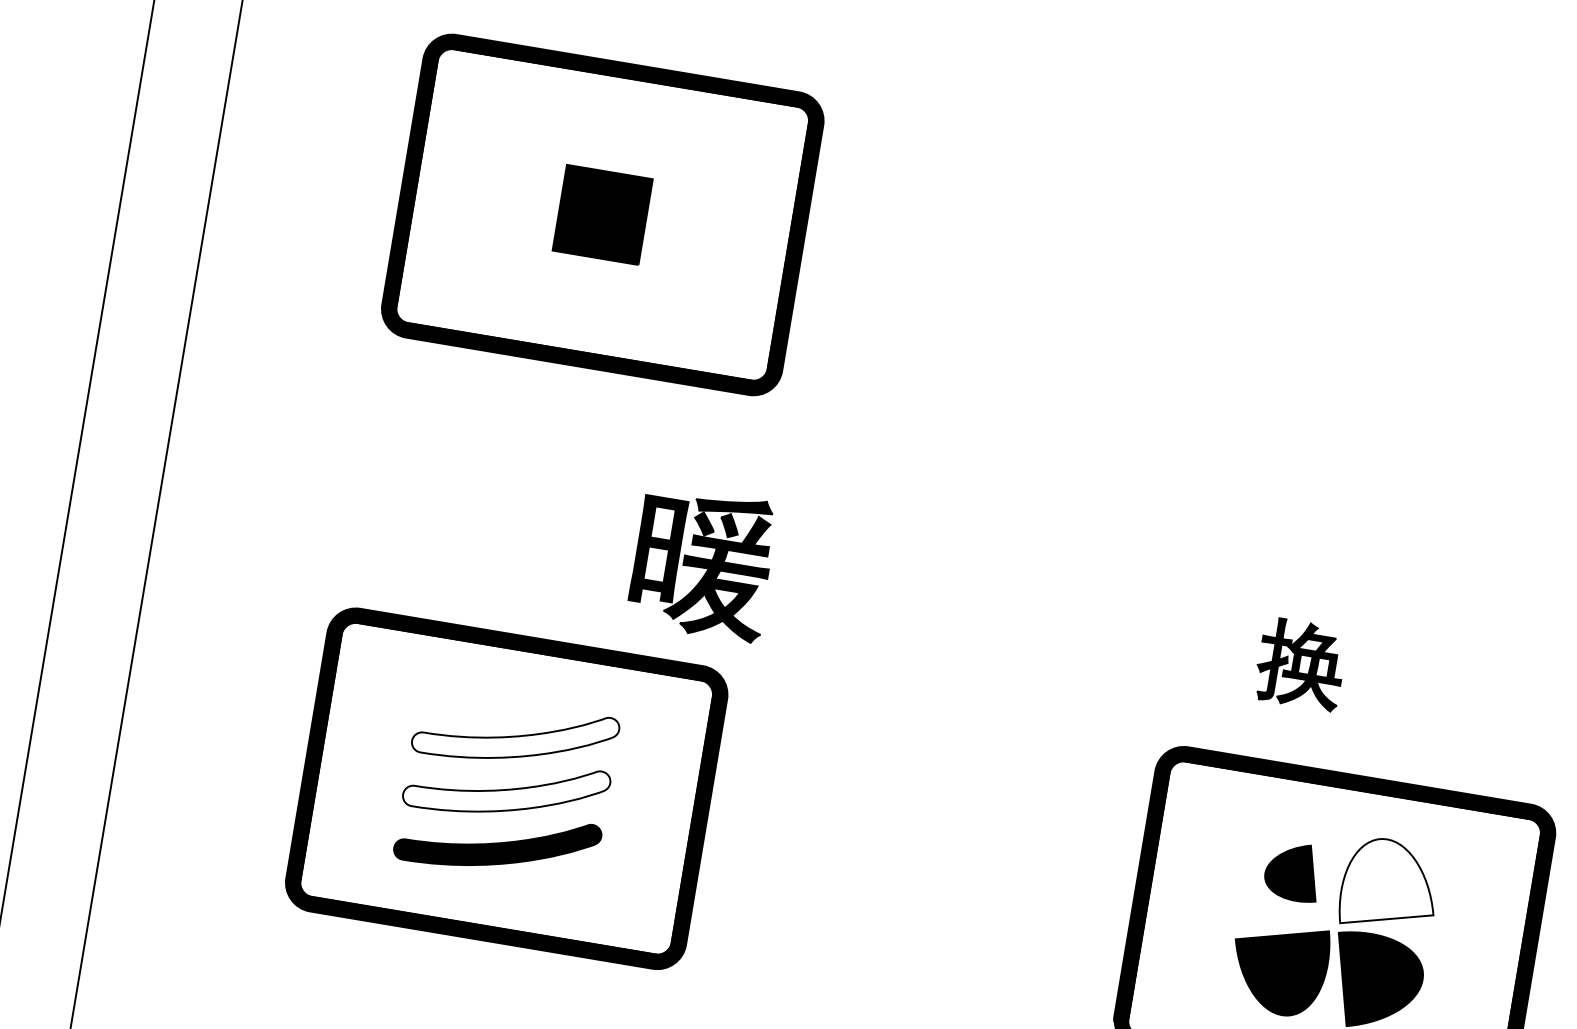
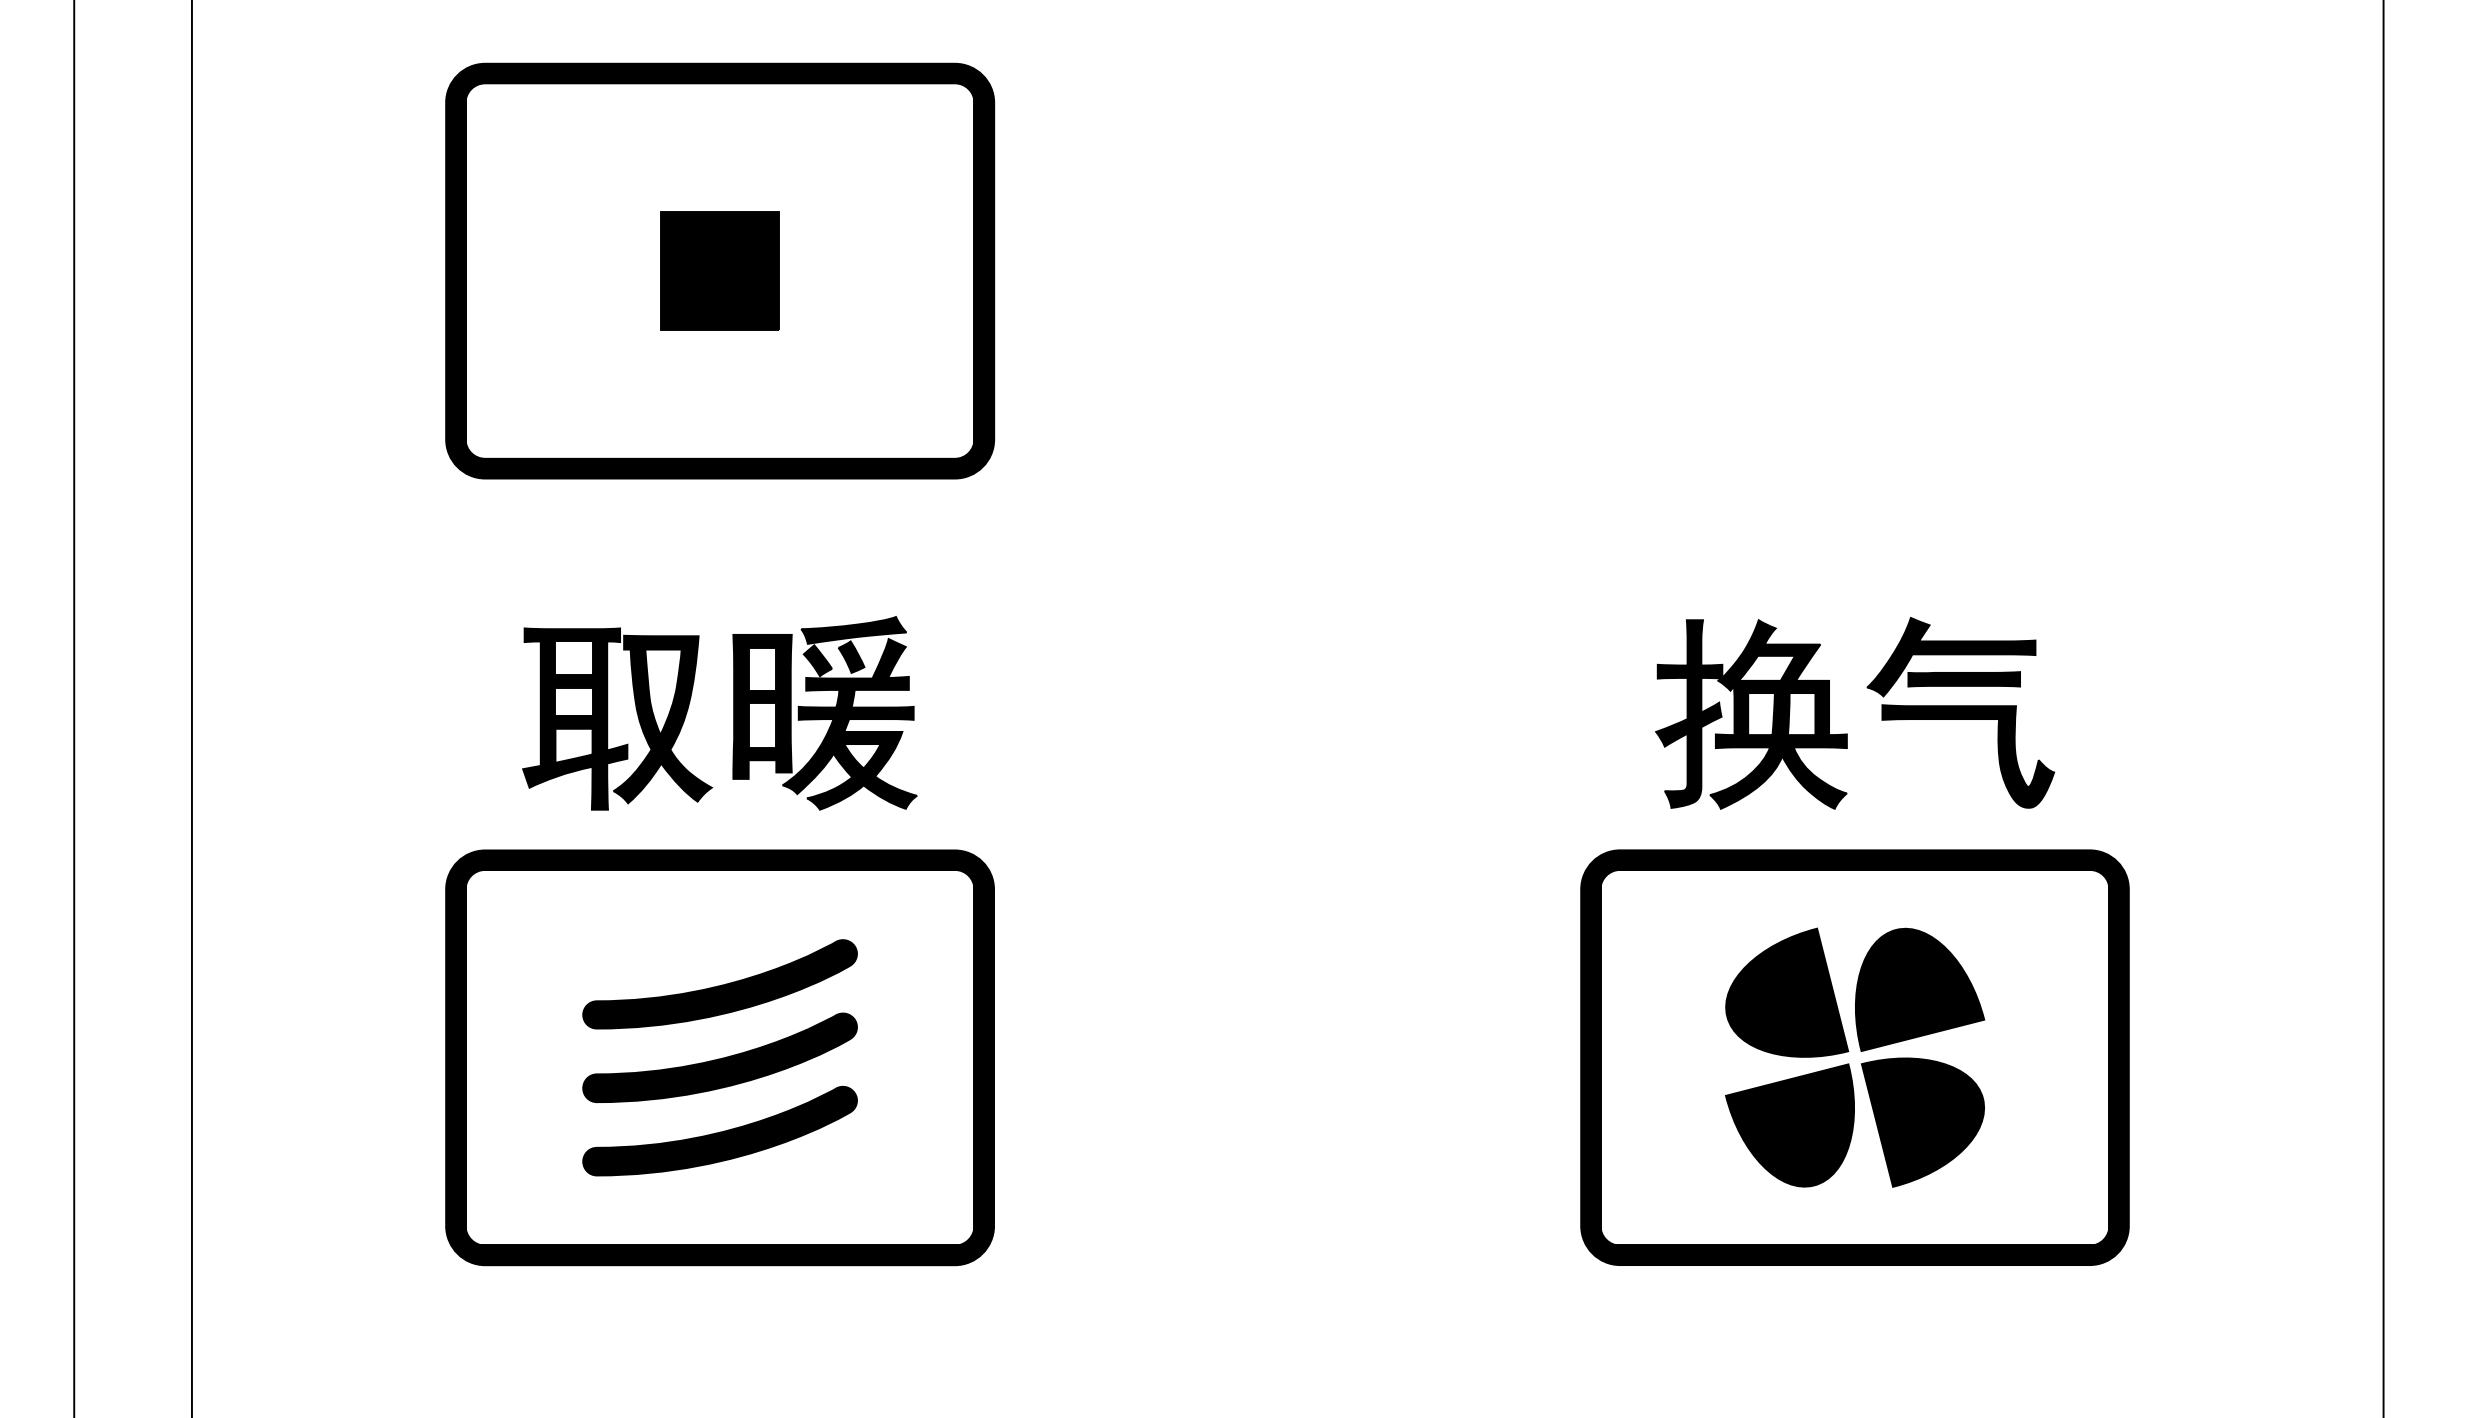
part: (466, 527) -> (608, 718), added
part: (702, 563) -> (824, 713), moved
part: (1300, 664) -> (1750, 714), size x1.67
part: (1453, 688) -> (1960, 712), added
fill: (515, 735) -> (719, 984), added
fill: (506, 788) -> (719, 1057), added
part: (1293, 871) -> (1787, 992), size x1.67
fill: (1389, 885) -> (1919, 989), added

